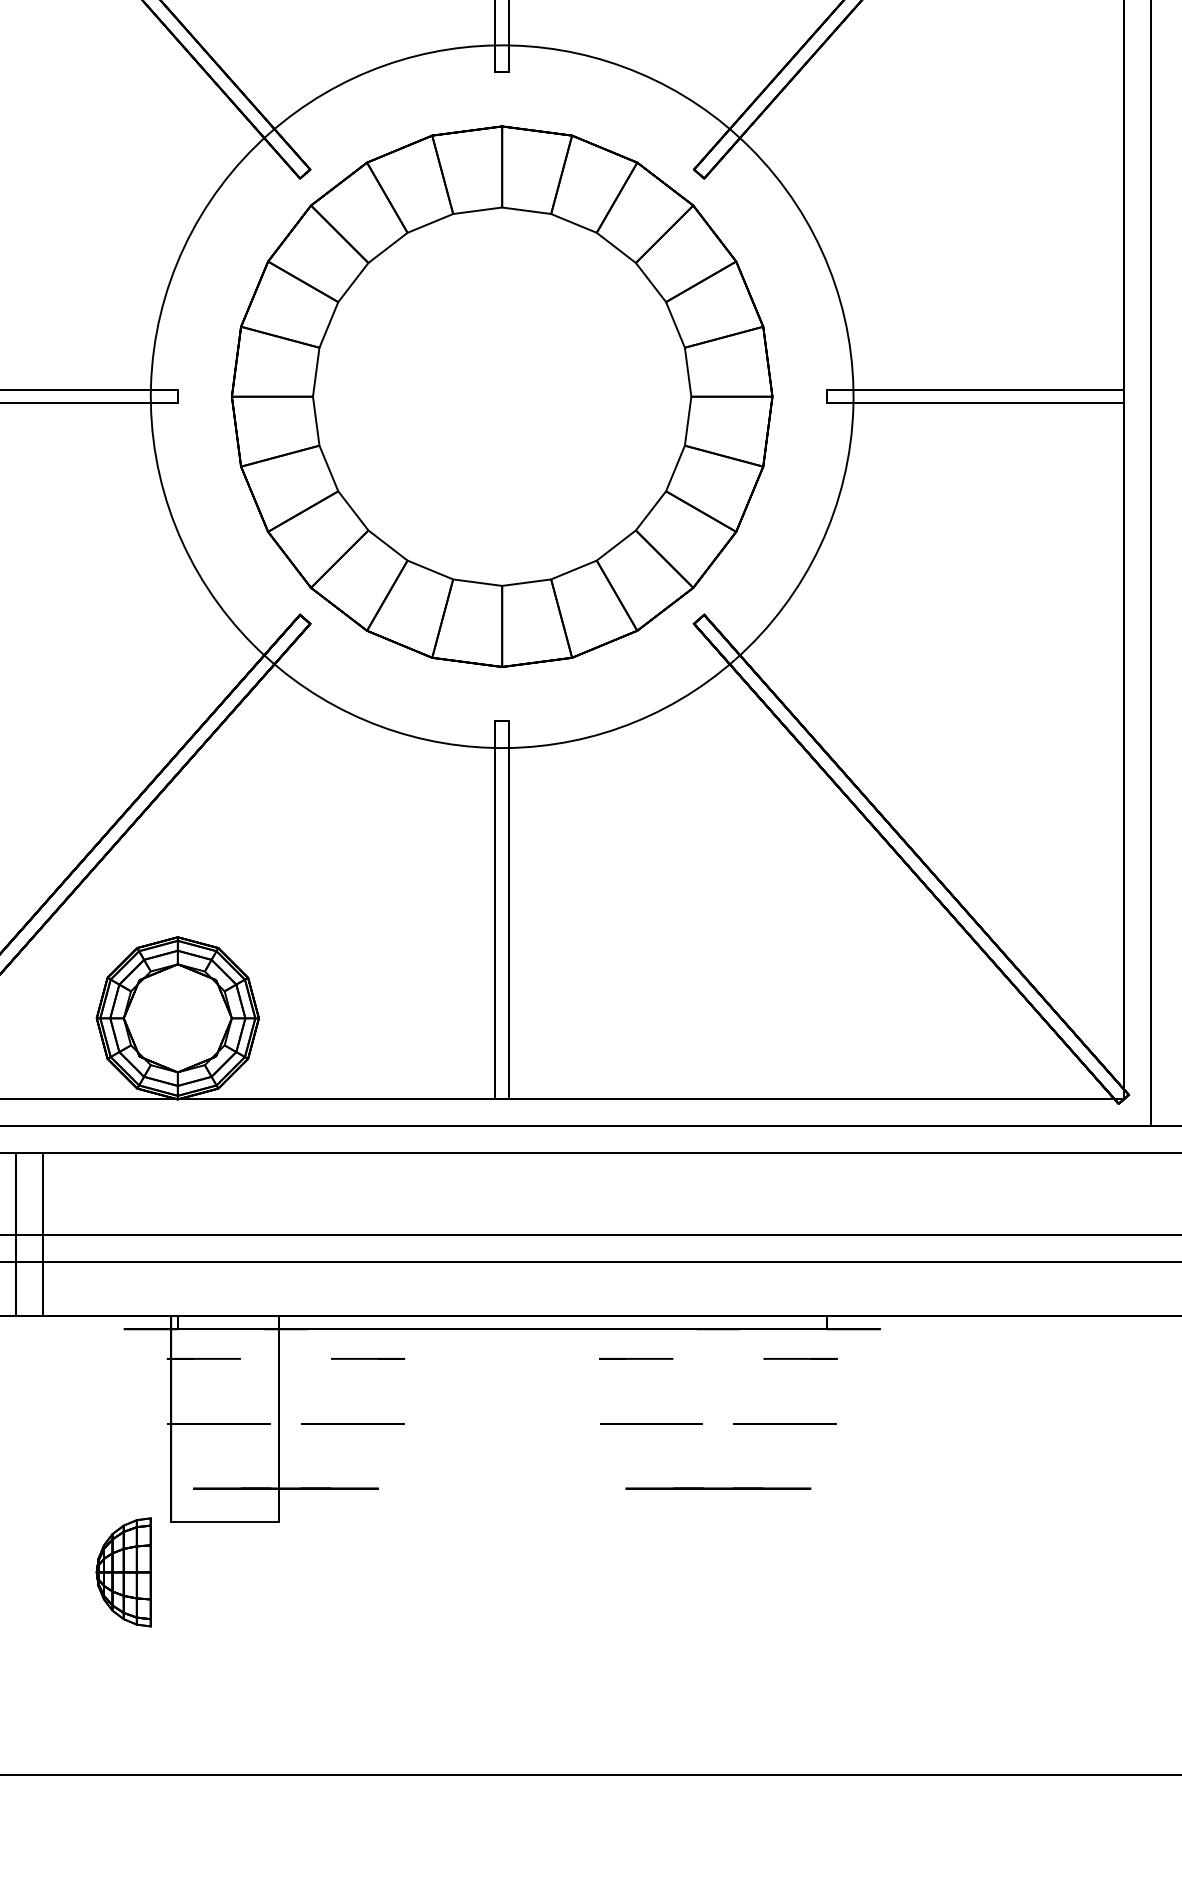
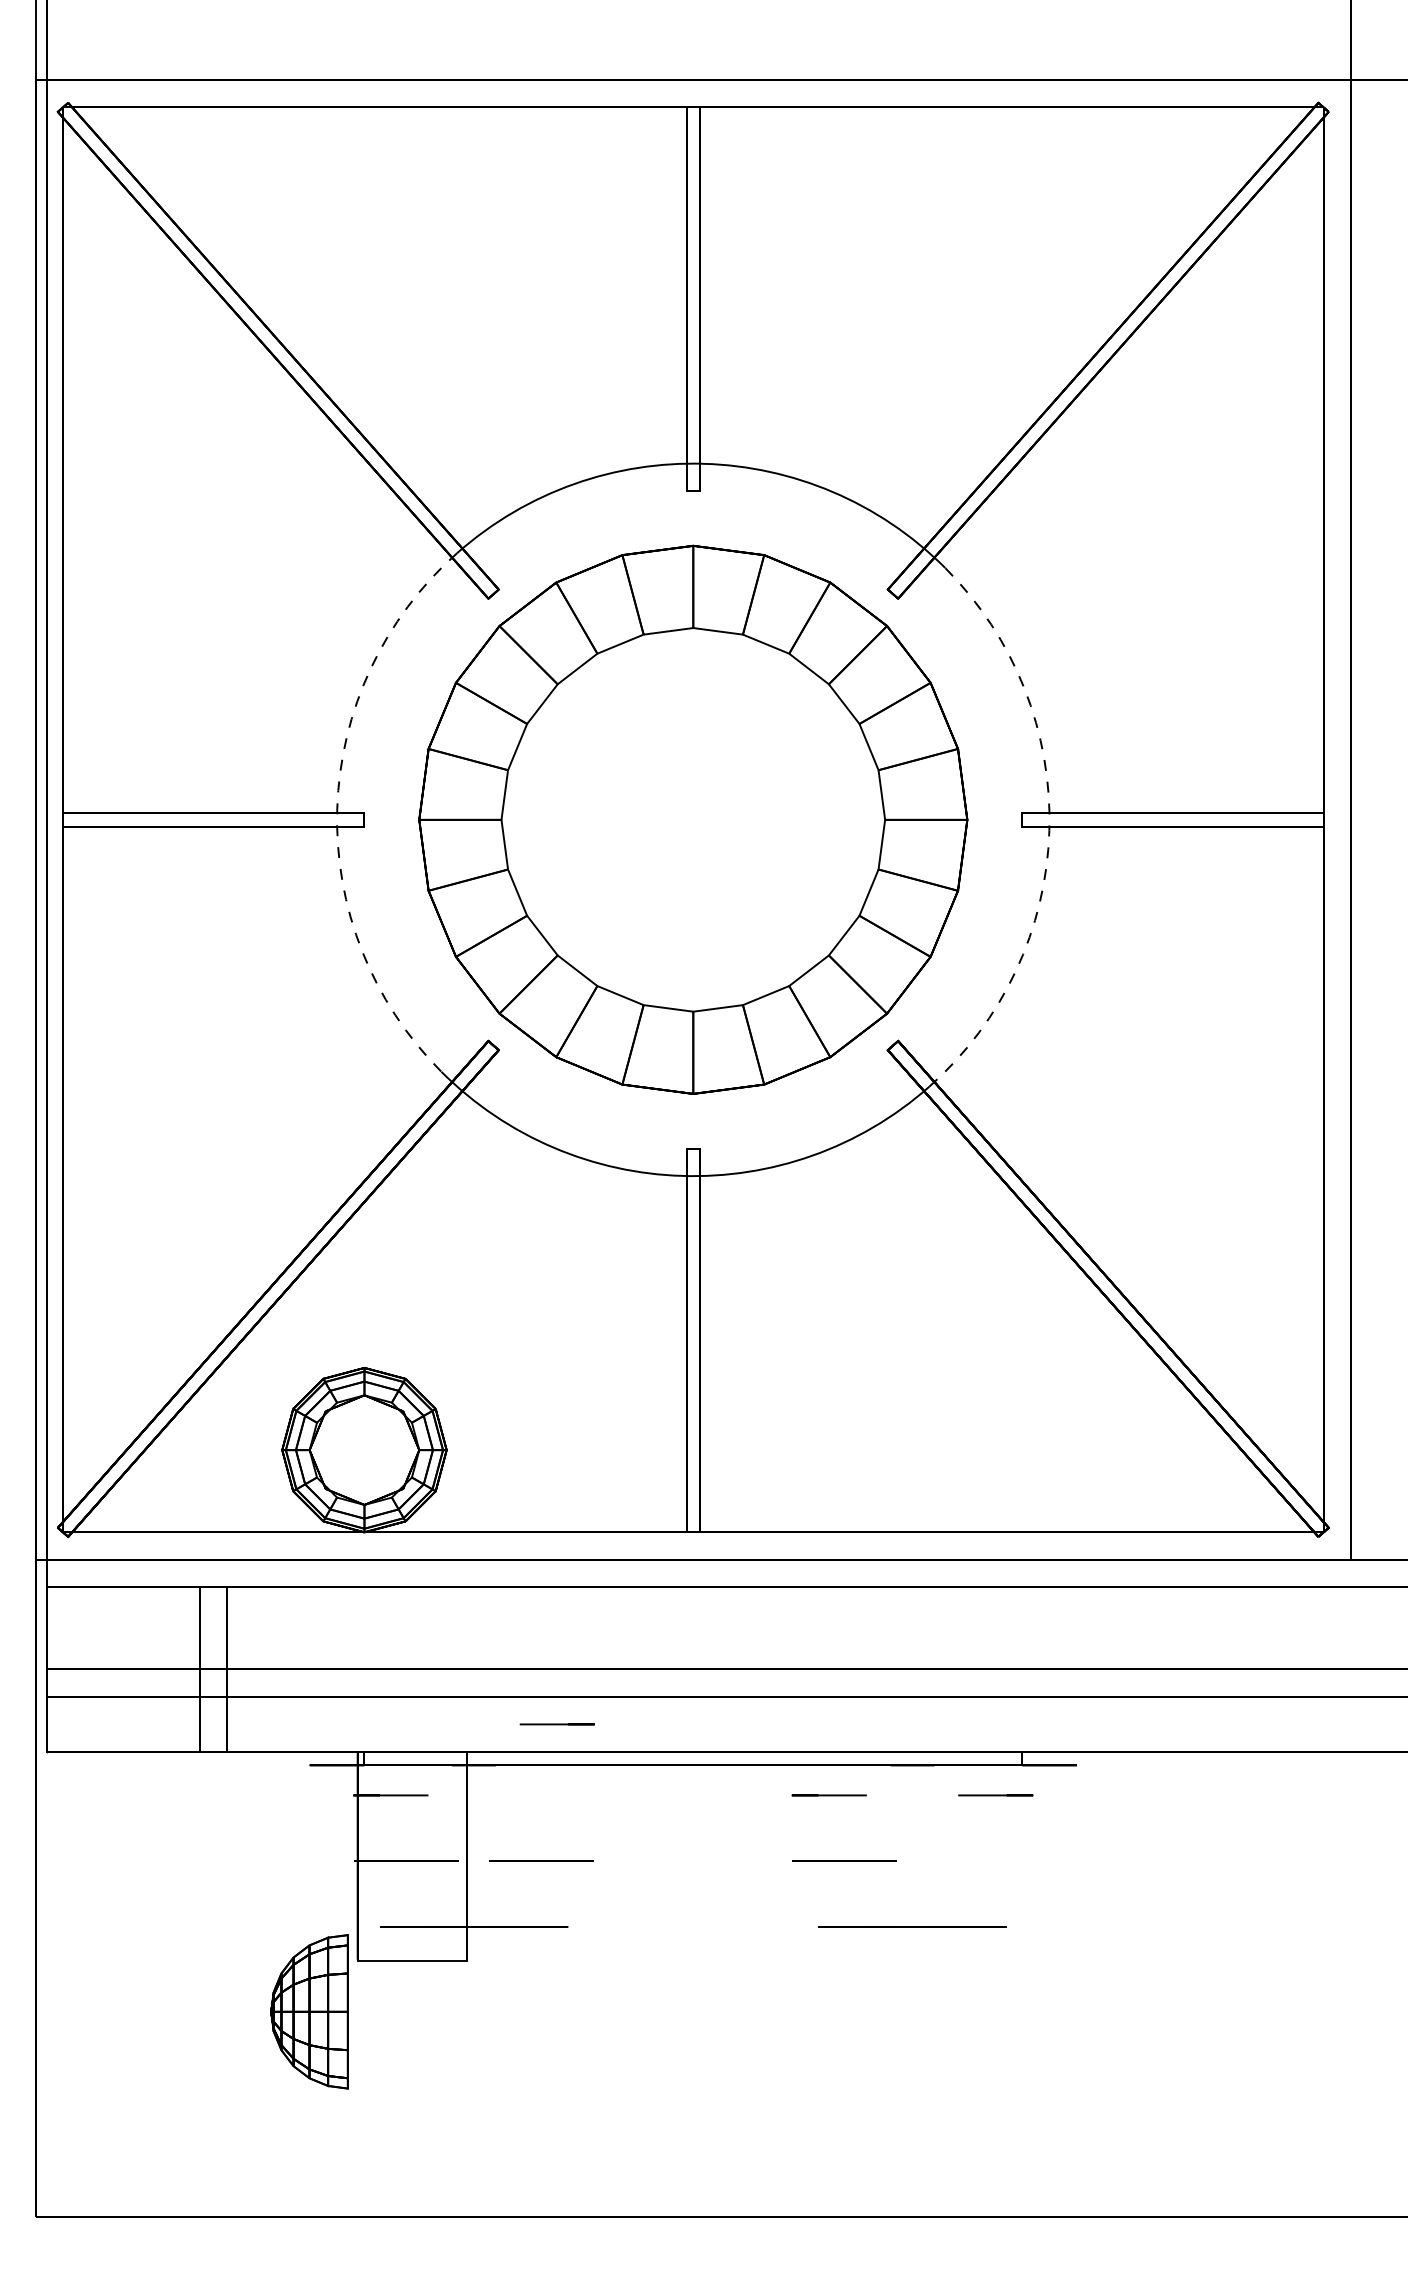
arc: (151, 385) -> (337, 808), solid -> dashed
arc: (853, 407) -> (1049, 830), solid -> dashed
line: (367, 1358) -> (556, 1724), moved
line: (785, 1423) -> (980, 1860), removed
part: (123, 1572) -> (309, 2011), size x1.4

